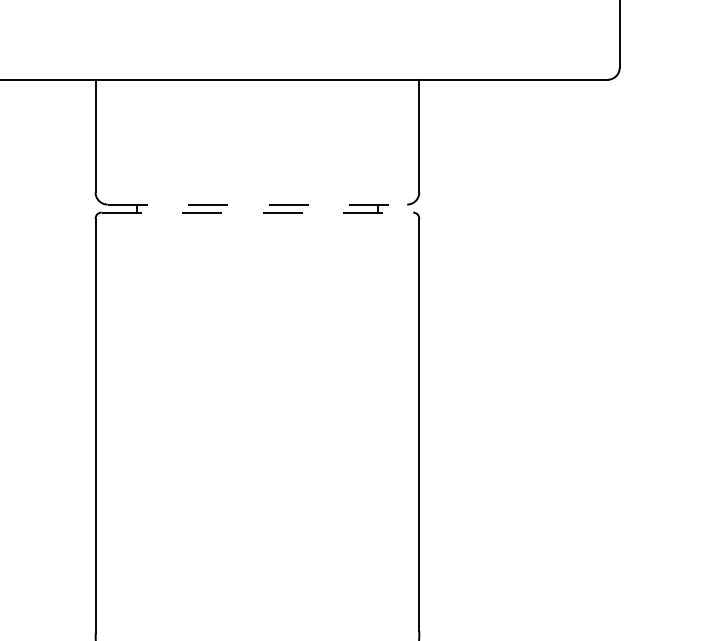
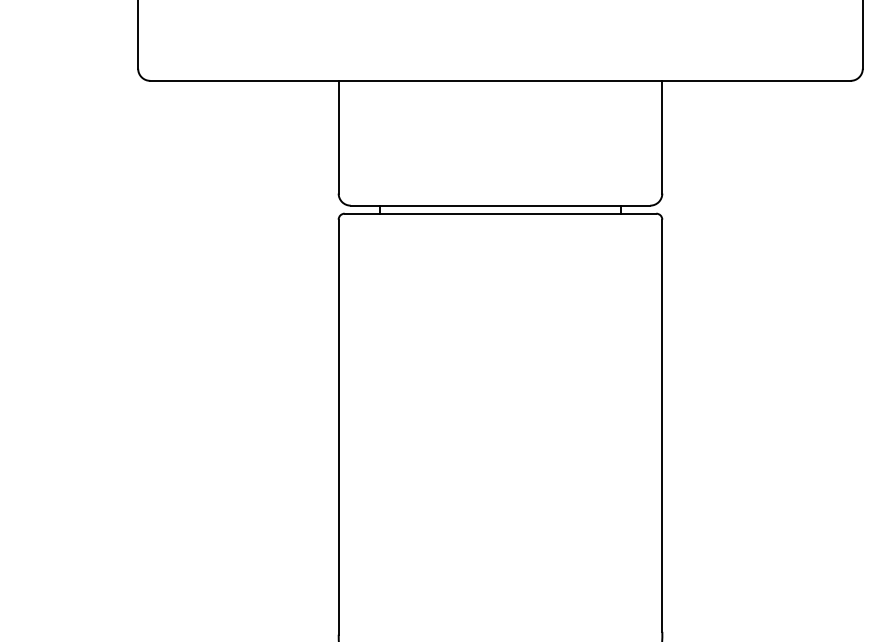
line: (257, 204) -> (500, 205), dashed -> solid
line: (257, 212) -> (500, 213), dashed -> solid

